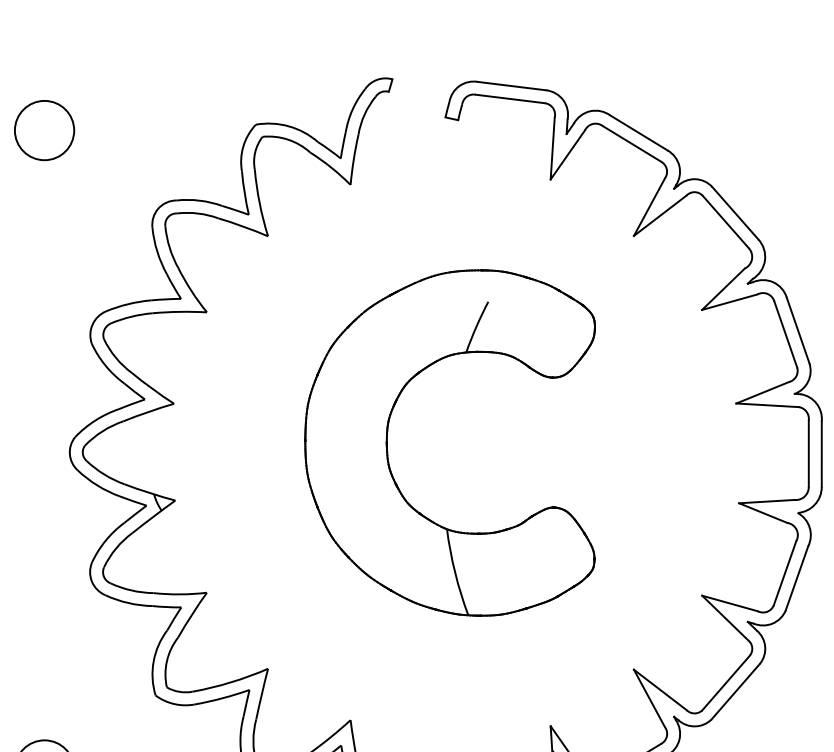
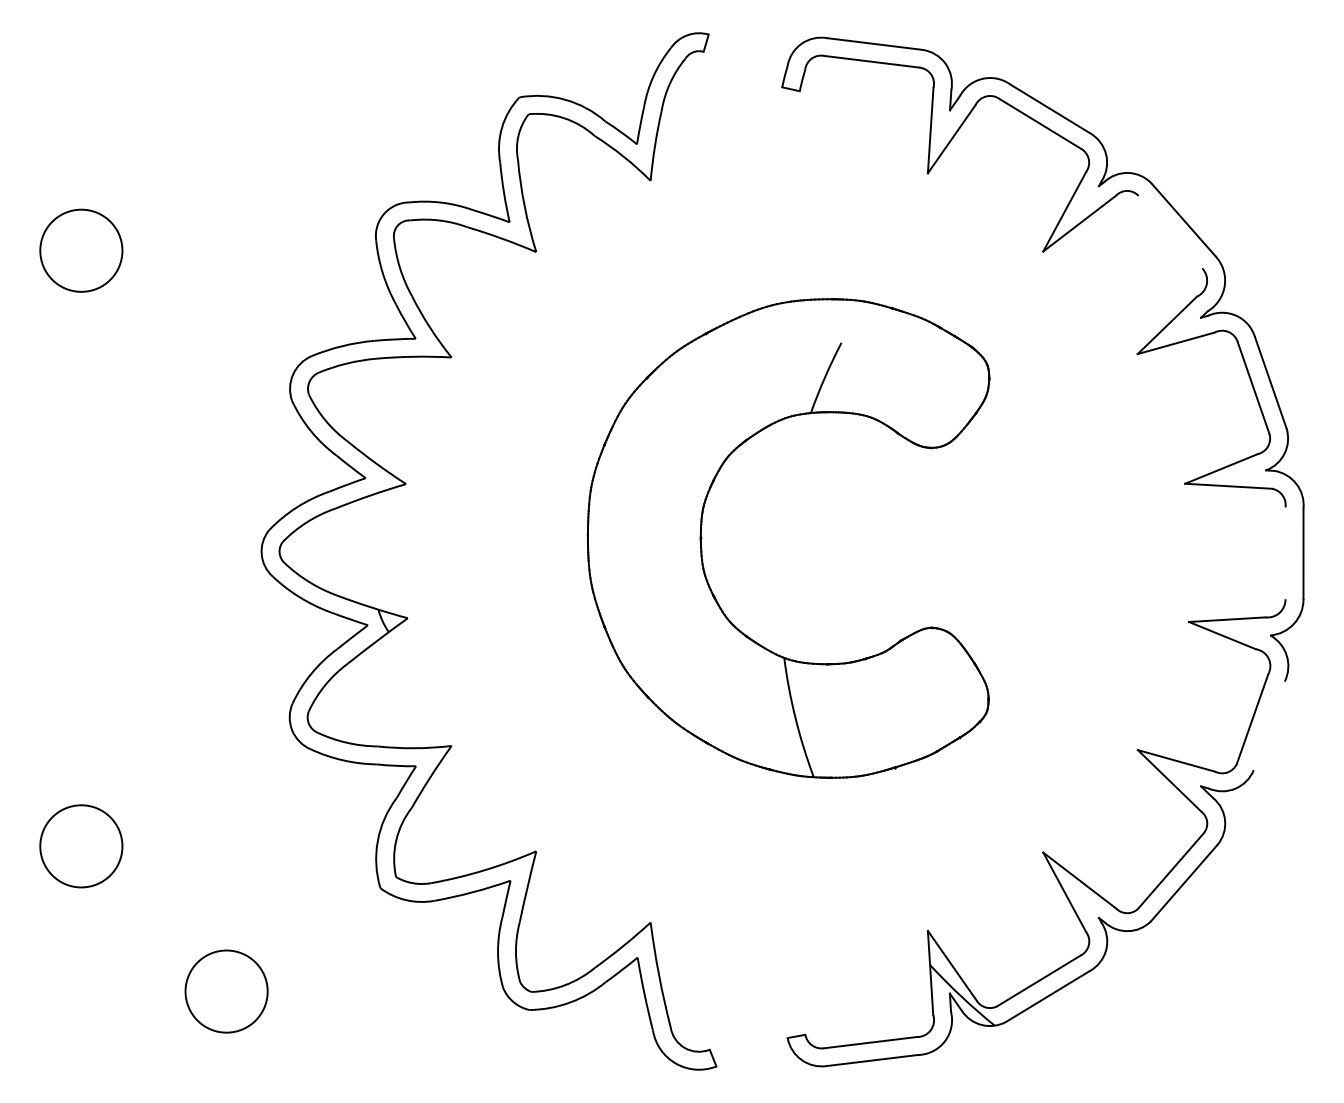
circle: (44, 130) -> (226, 105), removed
line: (725, 221) -> (1170, 231), removed
line: (808, 453) -> (1285, 553), removed
line: (796, 577) -> (1268, 725), removed

